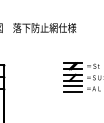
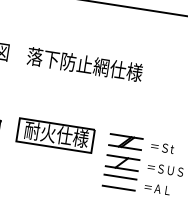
part: (34, 68) -> (54, 135), added

